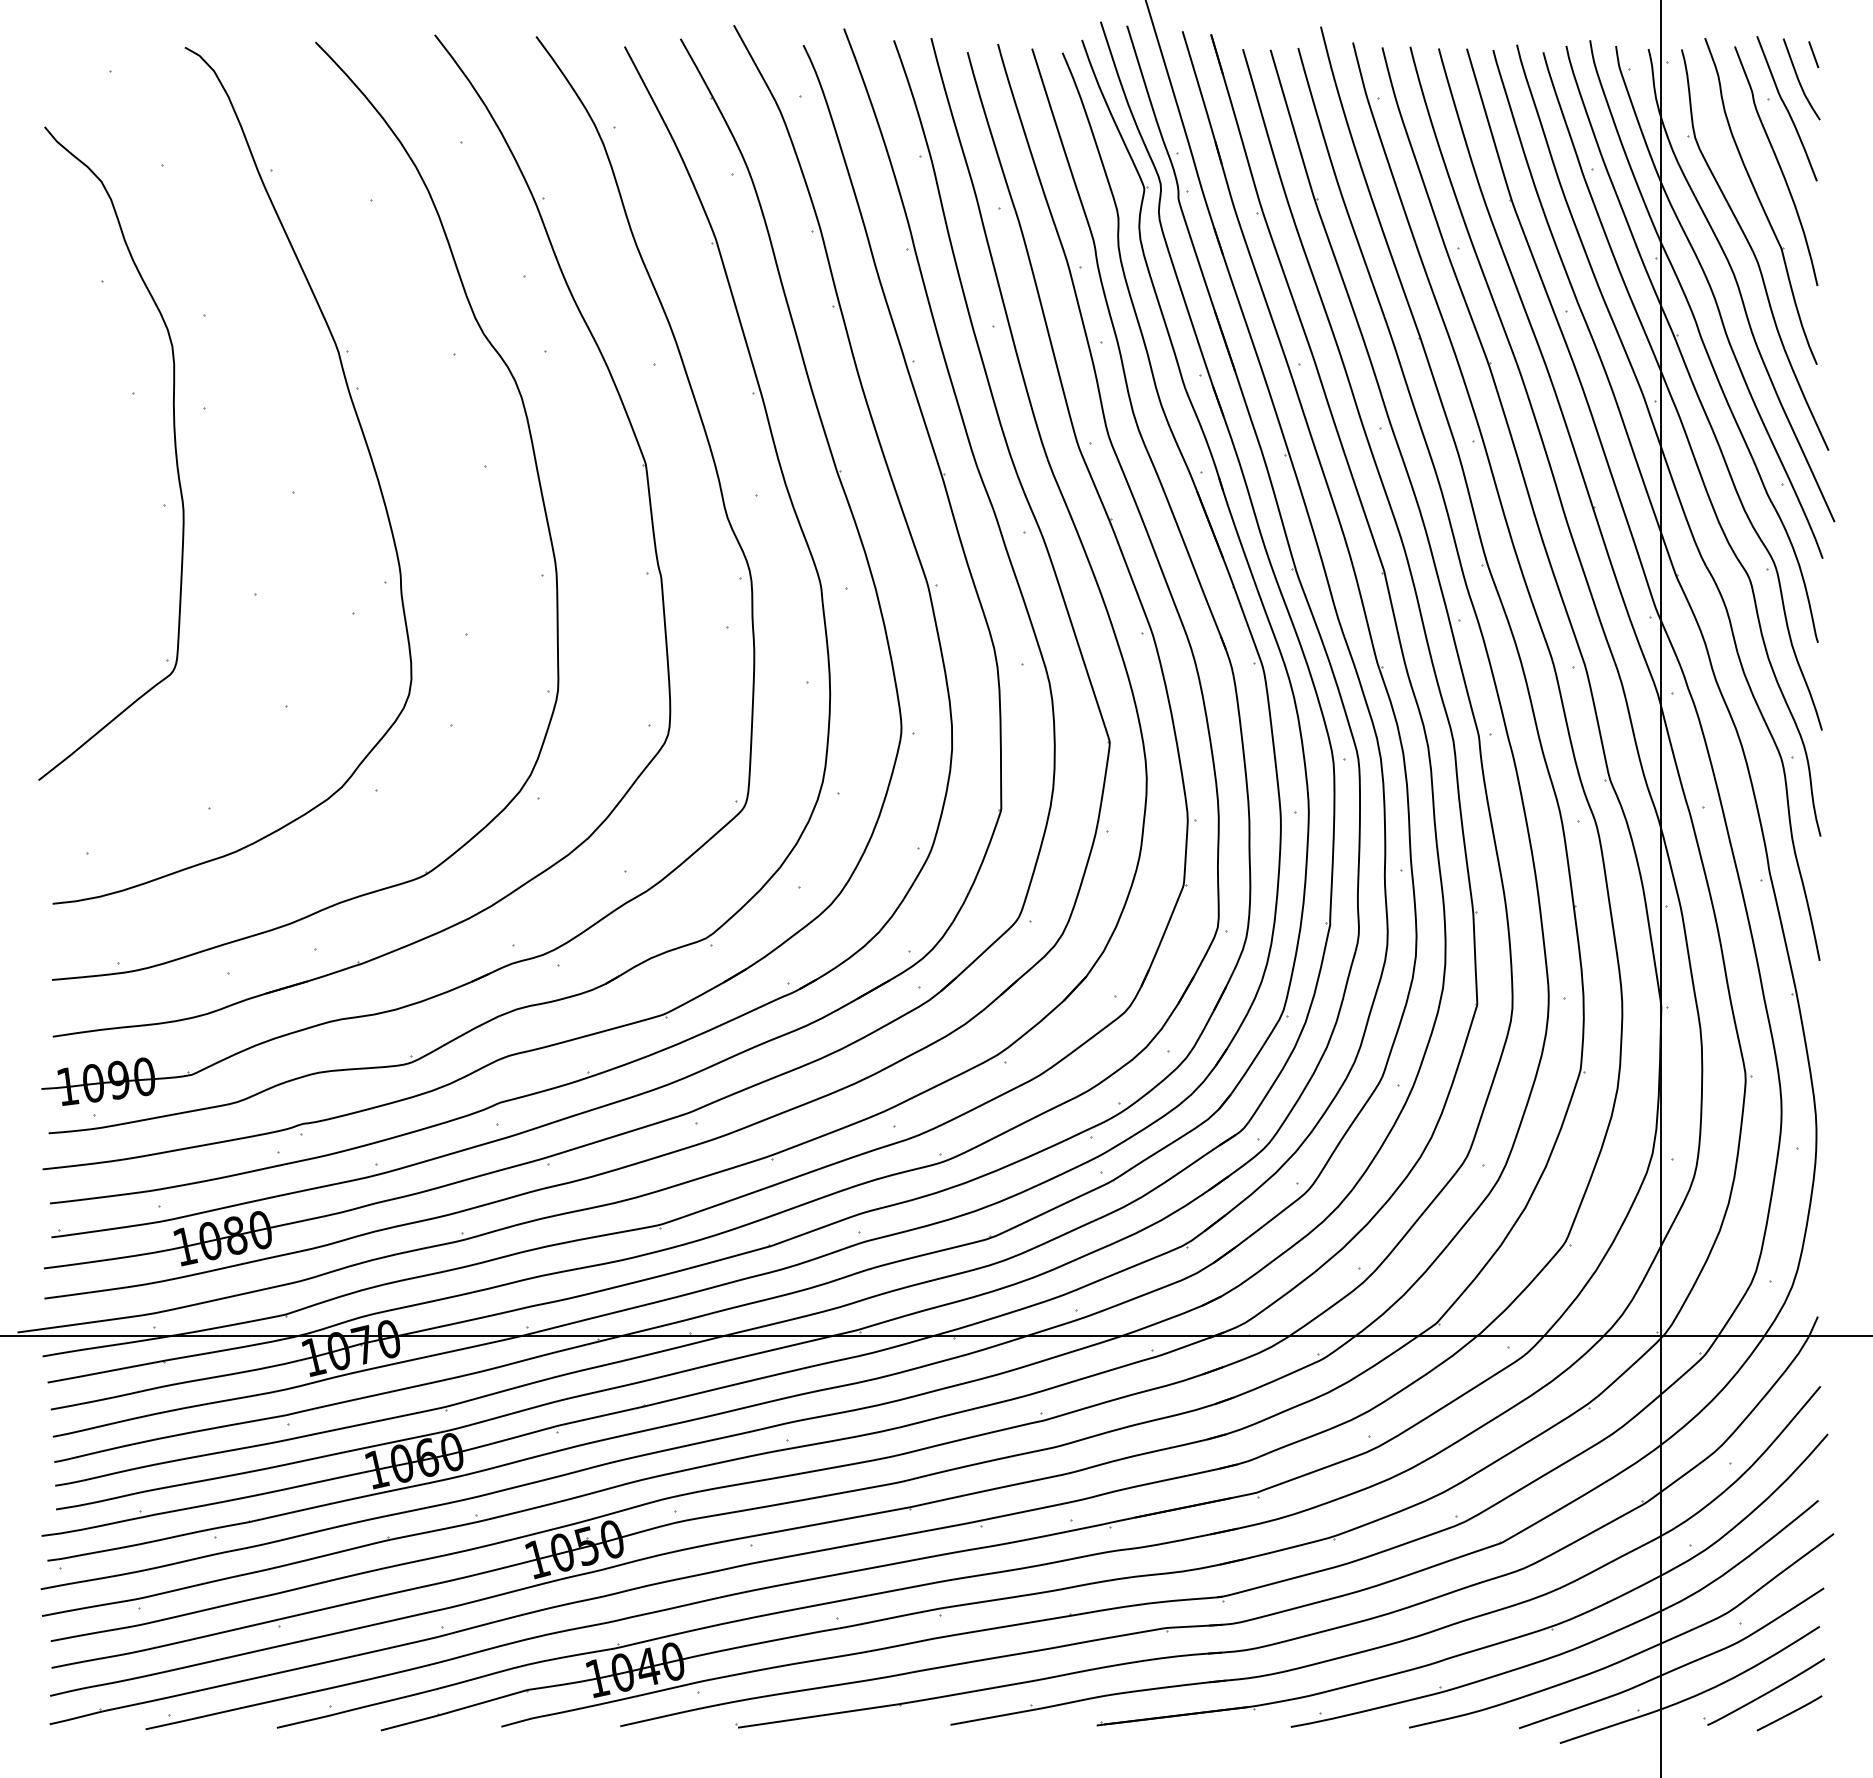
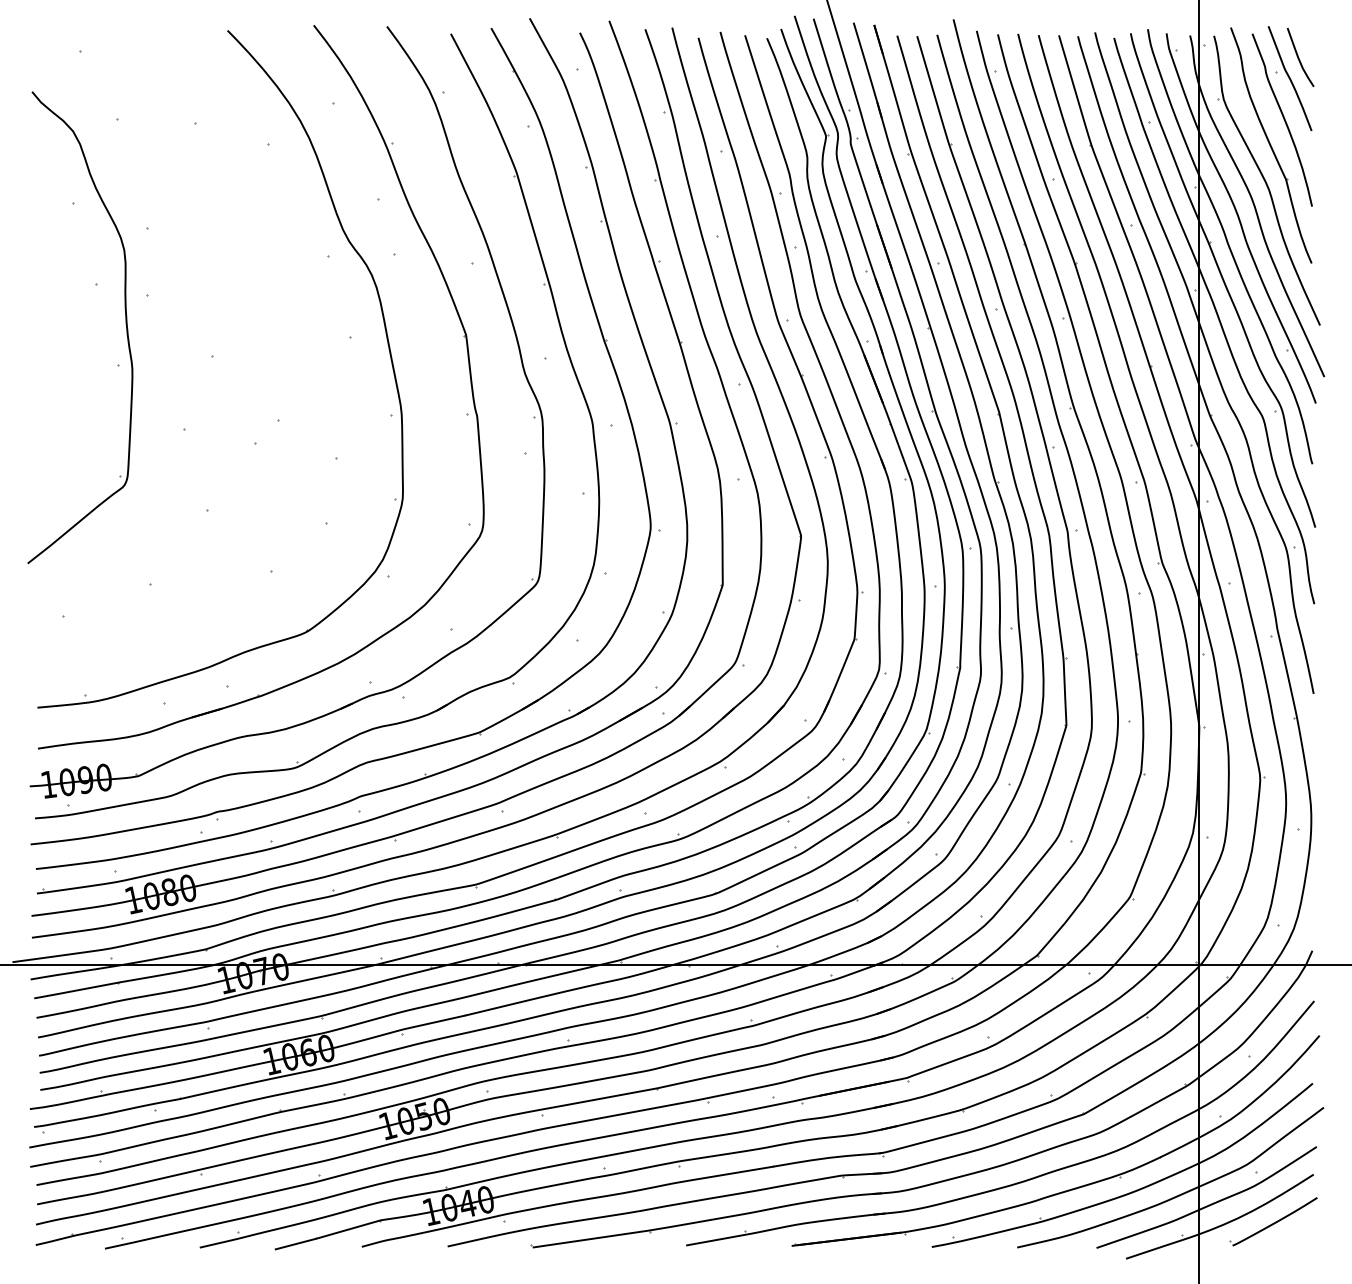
line: (1813, 54) -> (1309, 39), removed
part: (361, 432) -> (260, 312), removed
line: (1789, 1713) -> (1291, 1237), removed

